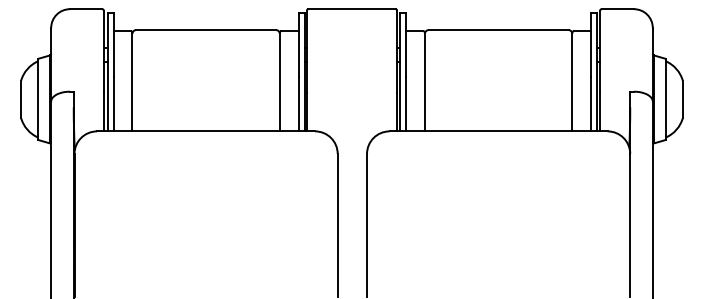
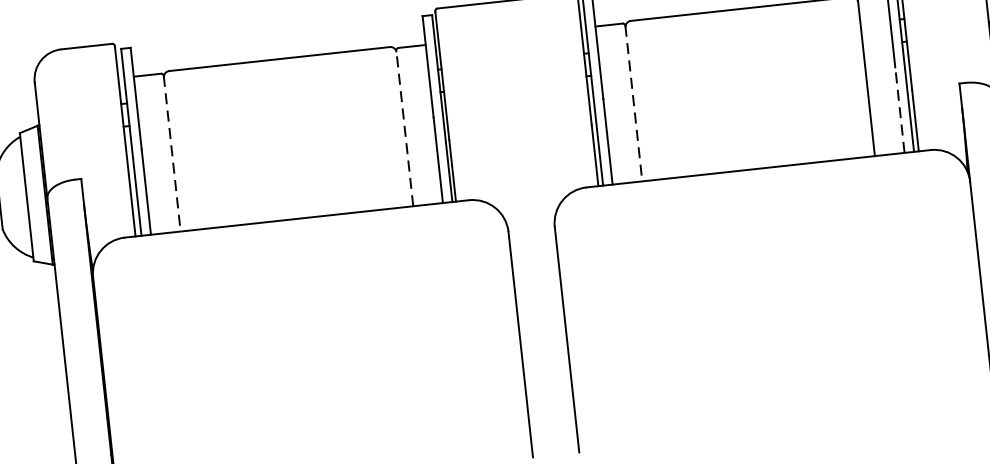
line: (279, 81) -> (404, 127), solid -> dashed
line: (132, 82) -> (172, 154), solid -> dashed
line: (424, 82) -> (633, 104), solid -> dashed
line: (591, 103) -> (900, 108), solid -> dashed

